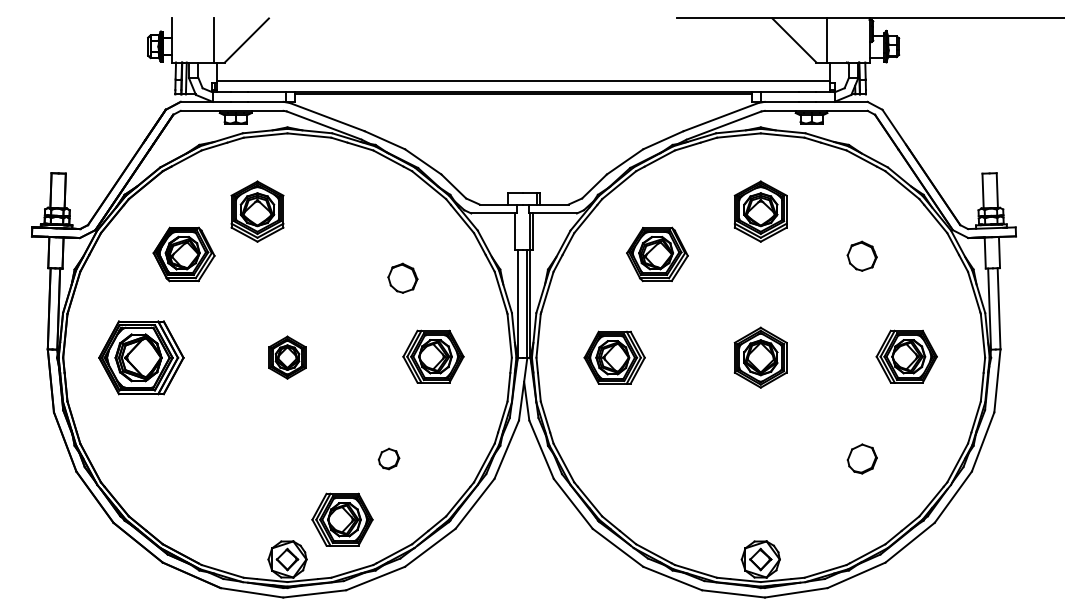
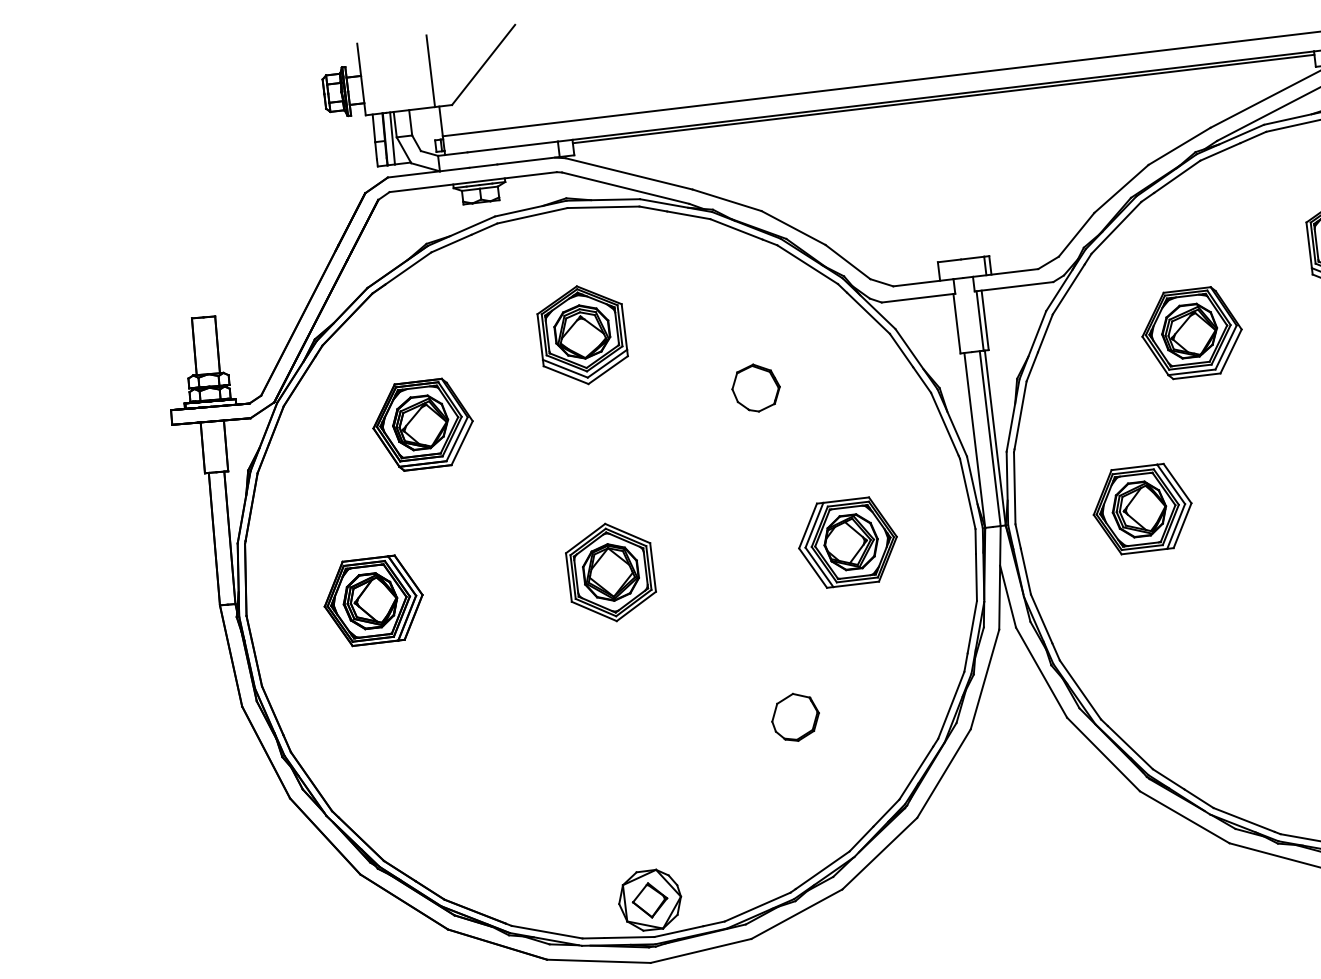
part: (257, 211) -> (582, 334), moved
part: (402, 277) -> (755, 386), moved
part: (141, 357) -> (373, 600), size x0.71
part: (287, 357) -> (610, 572), size x1.43
part: (388, 458) -> (794, 716), size x1.43
part: (342, 519) -> (731, 824), removed

